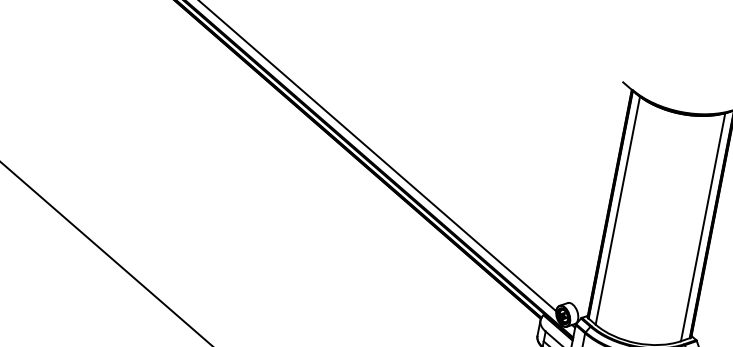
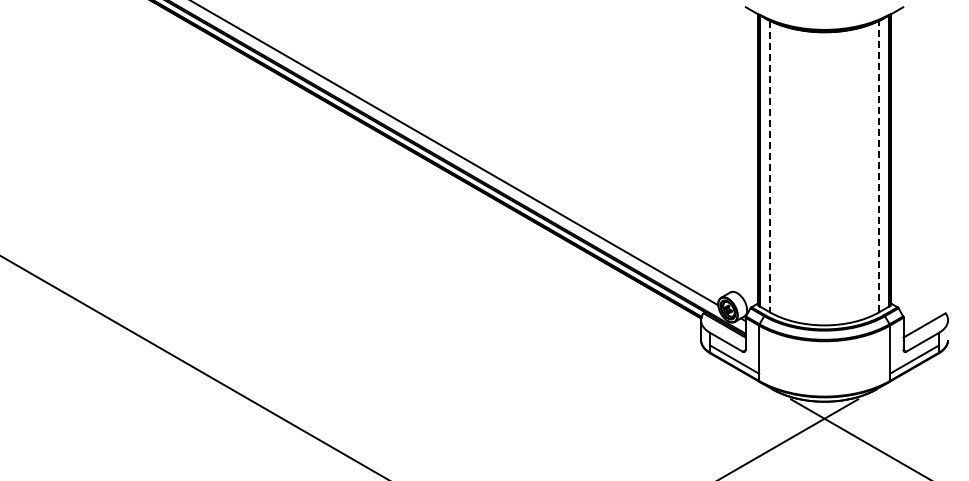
line: (618, 210) -> (770, 166), solid -> dashed
line: (703, 227) -> (879, 166), solid -> dashed

